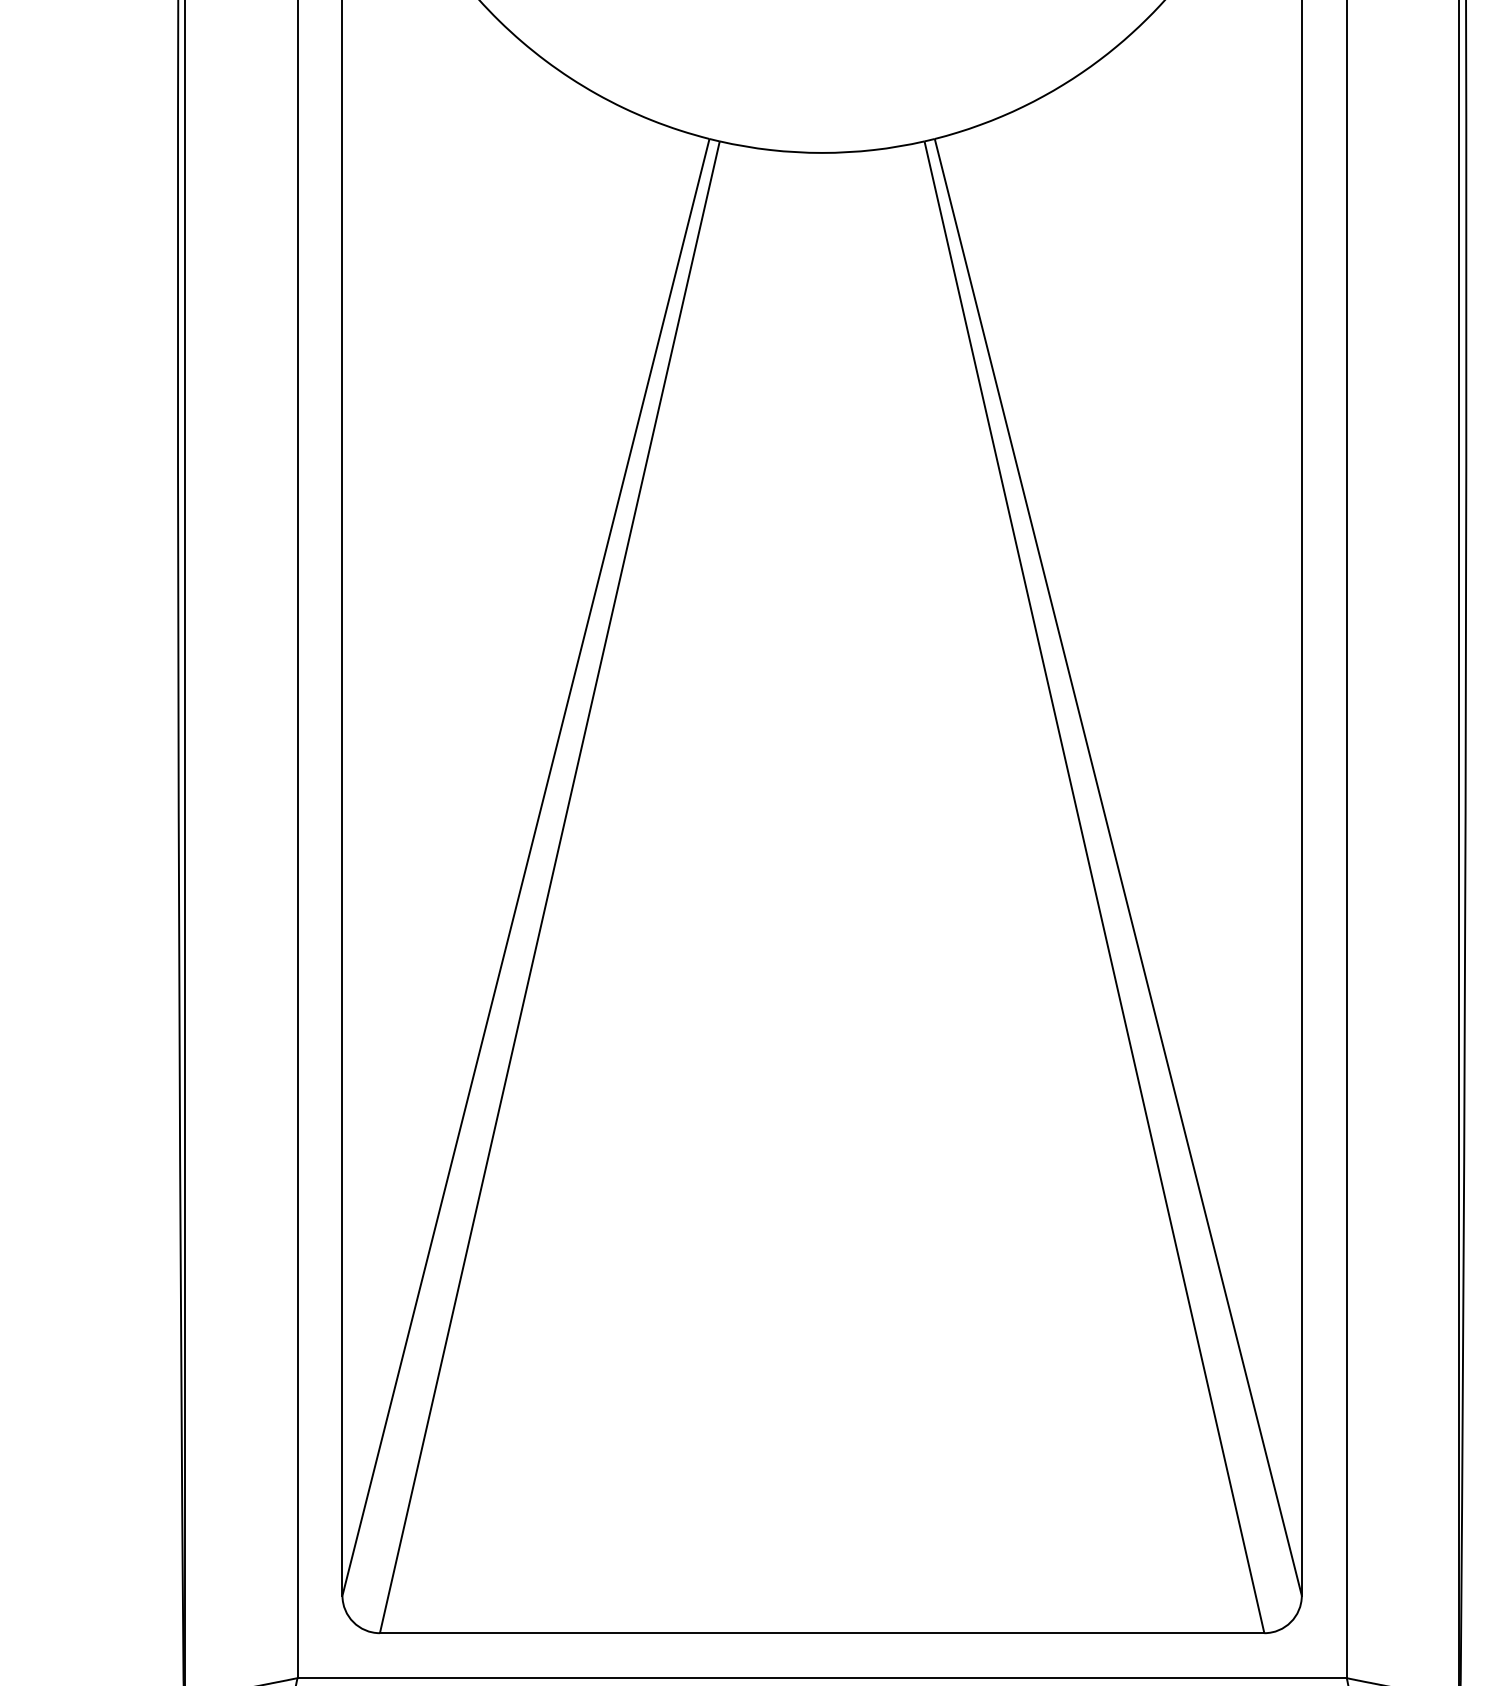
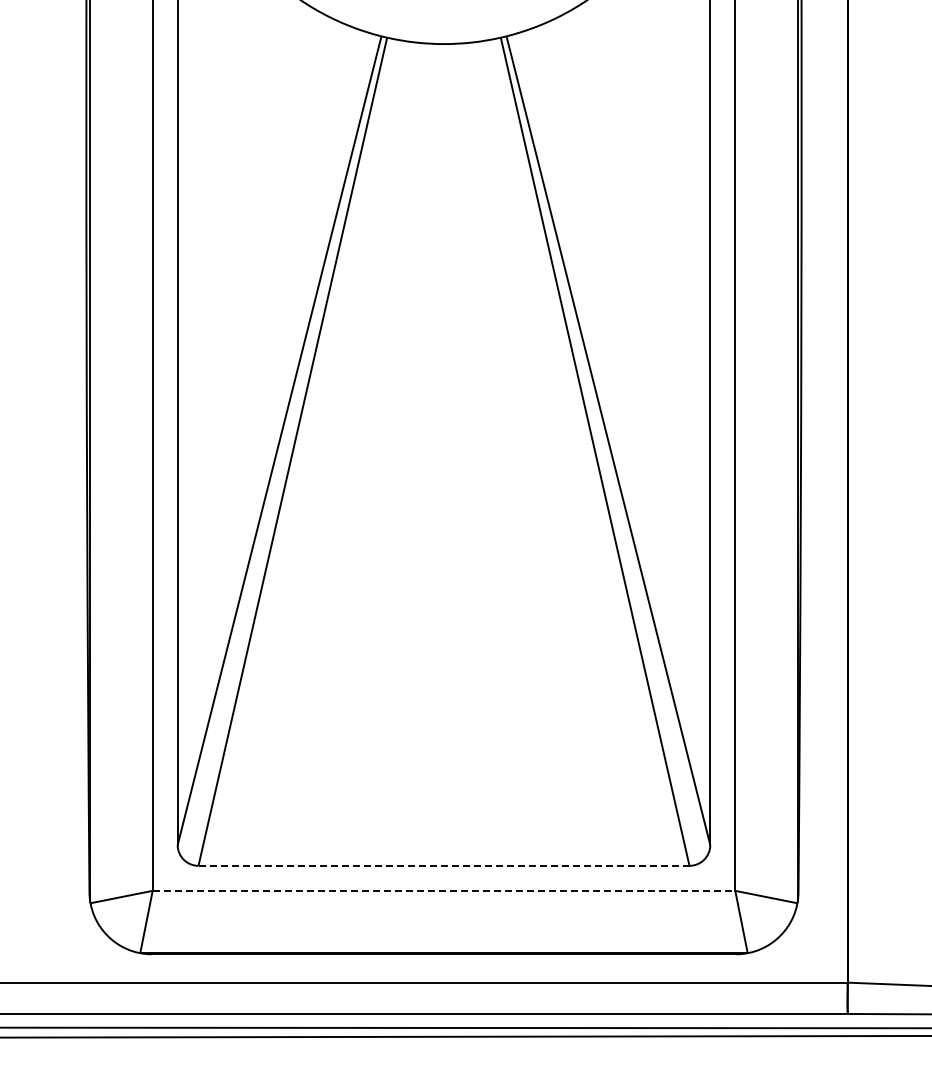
line: (823, 1632) -> (444, 865), solid -> dashed
line: (823, 1677) -> (444, 890), solid -> dashed

